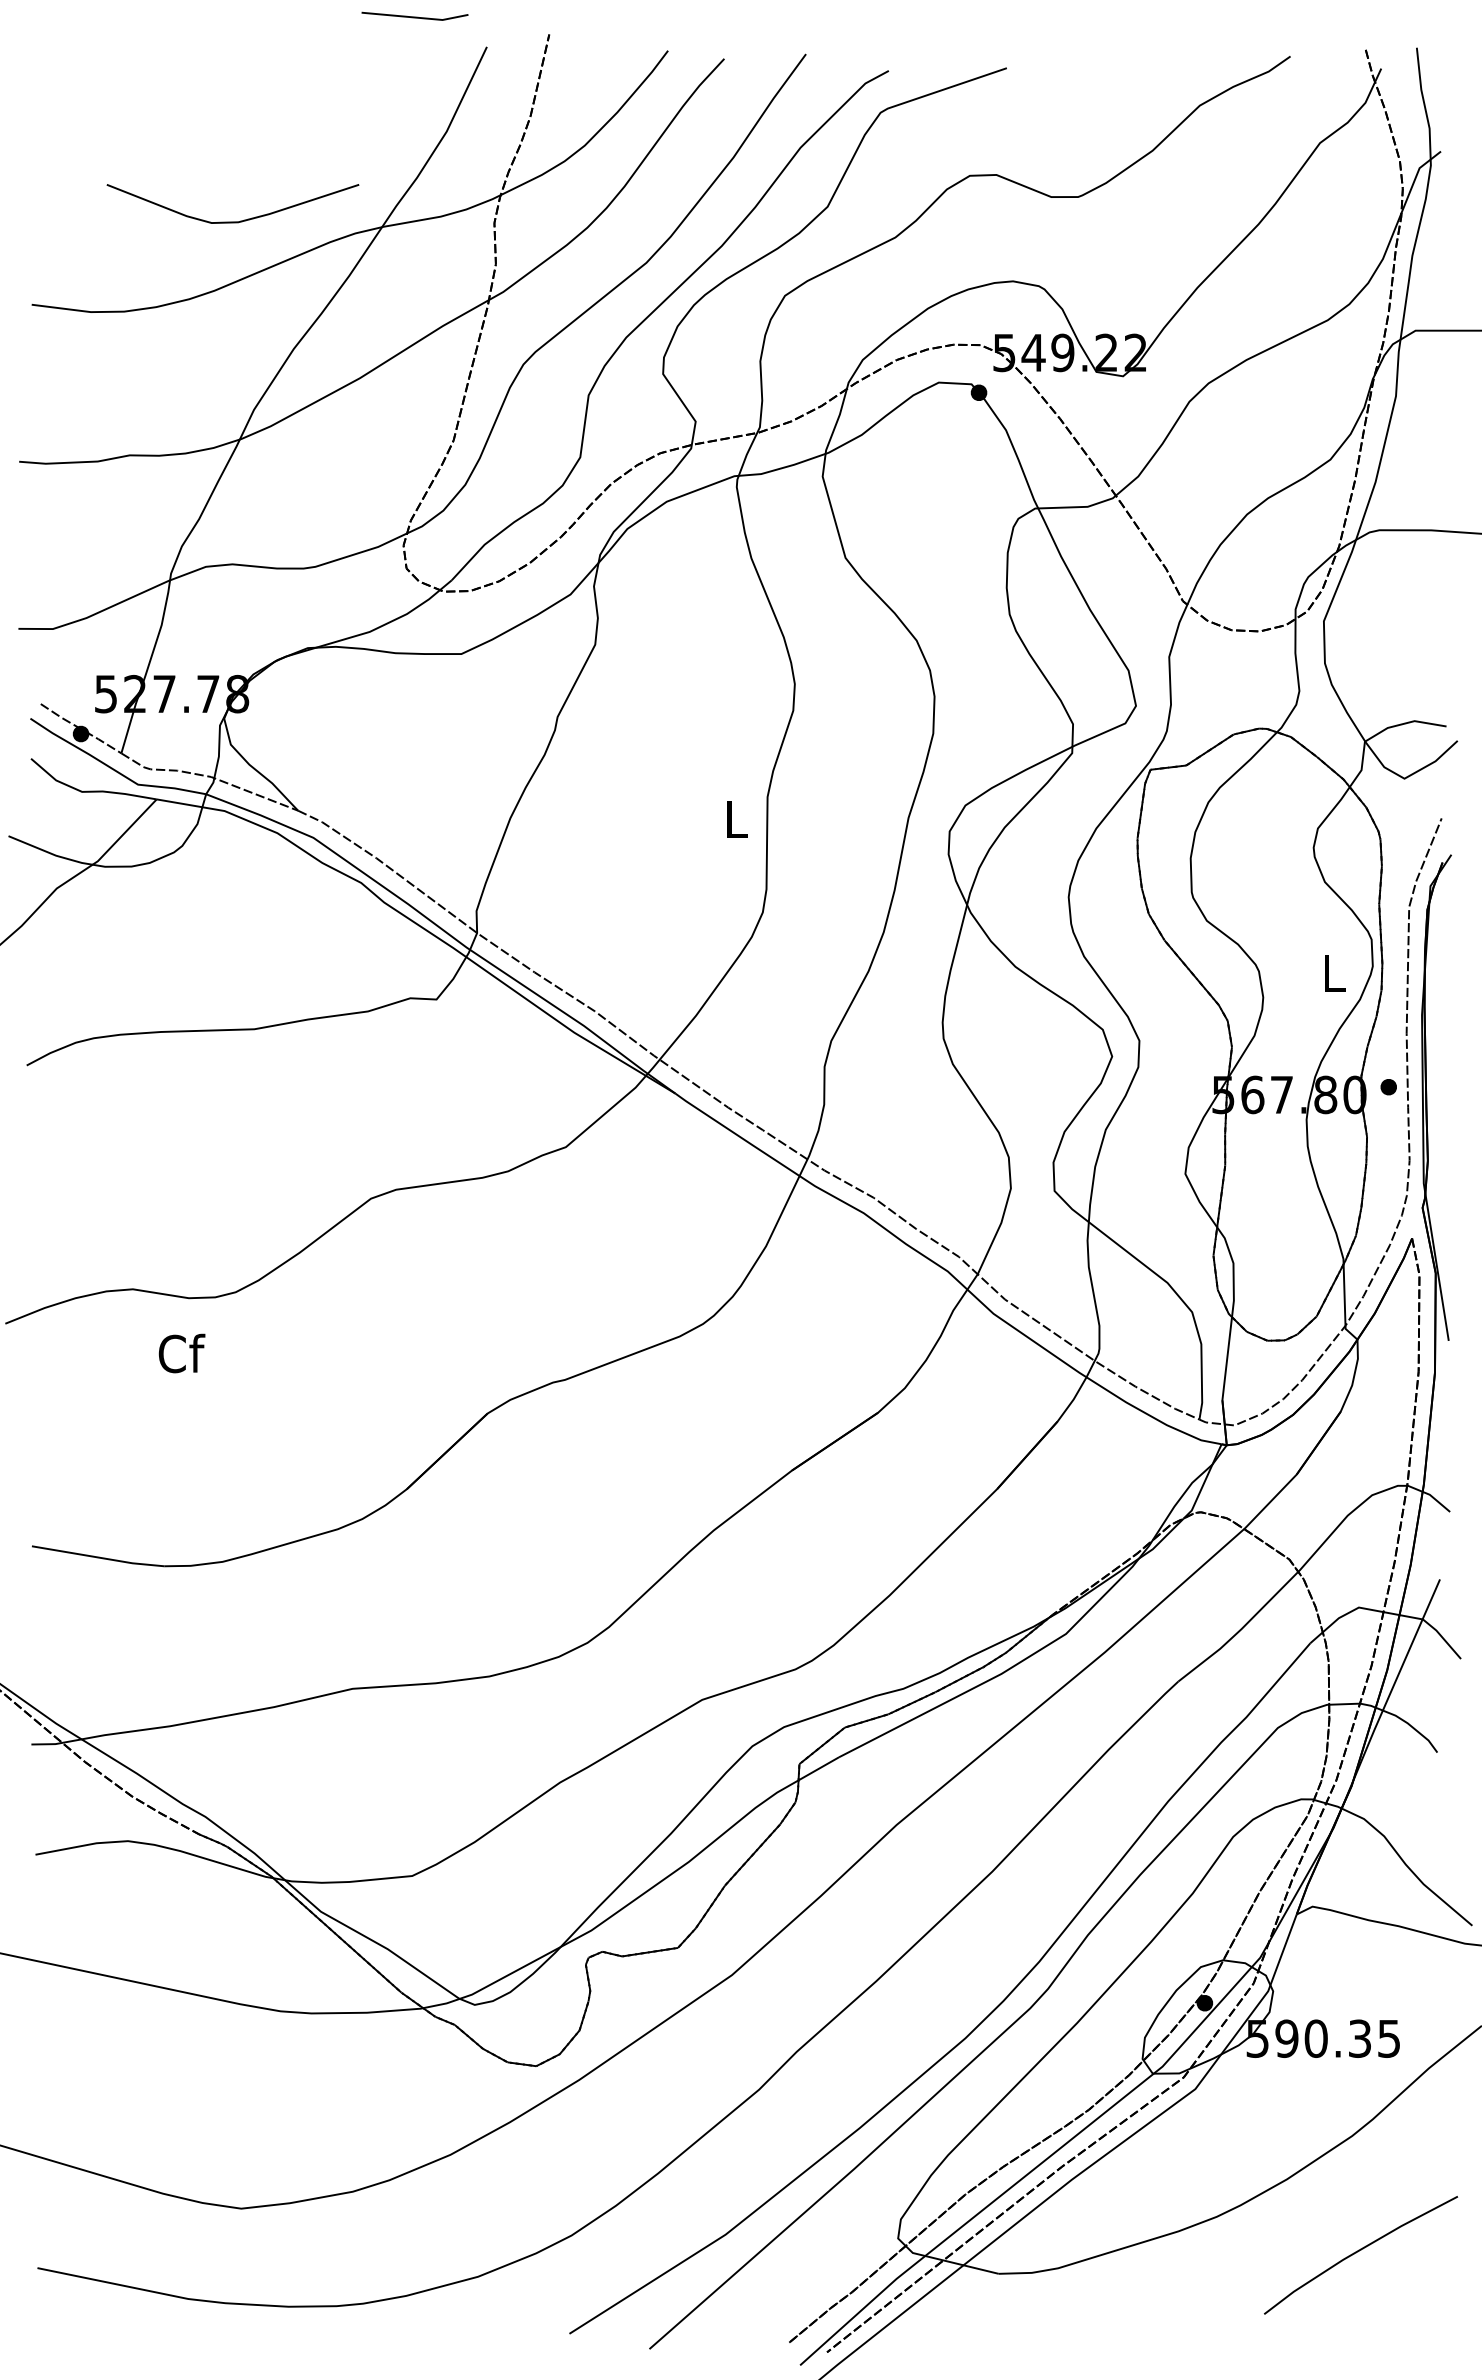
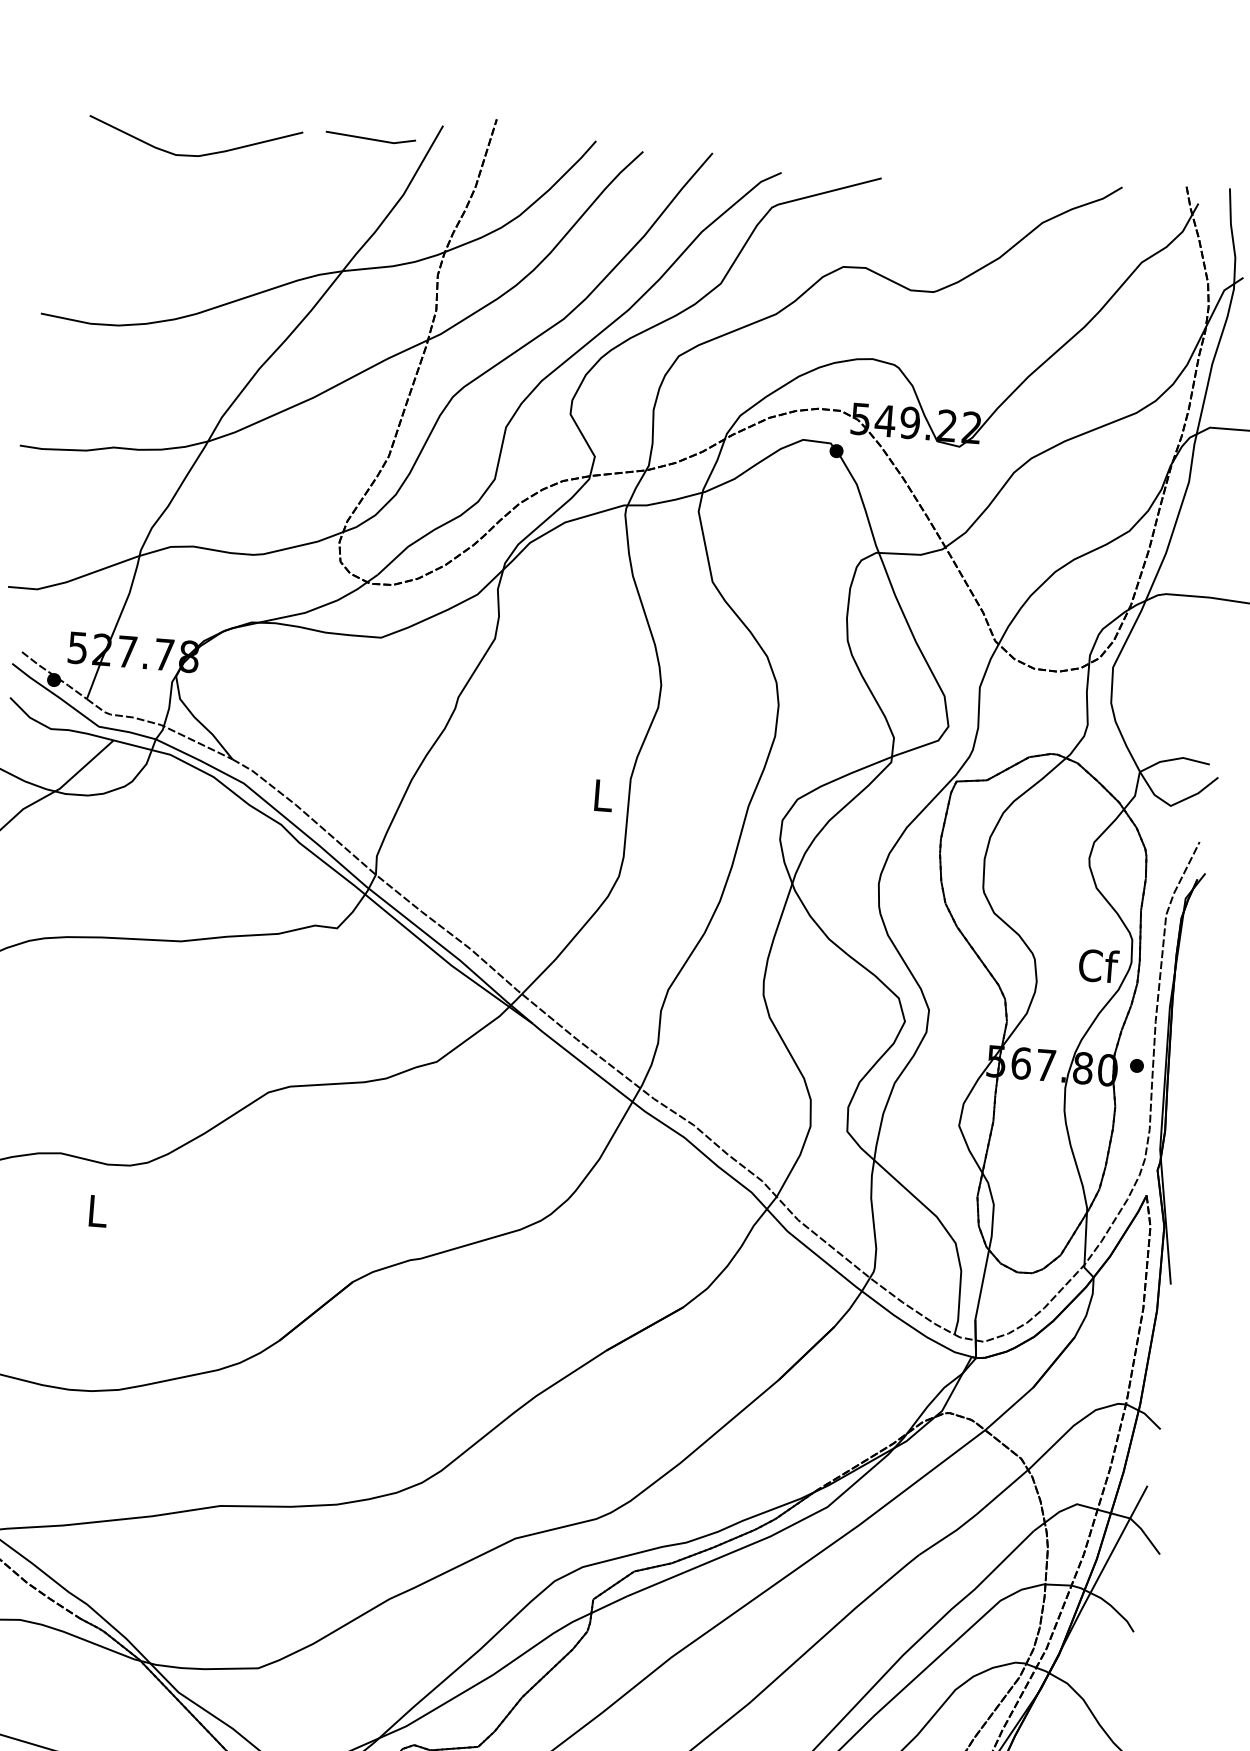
line: (414, 16) -> (370, 138), moved
curve: (232, 221) -> (193, 155), moved
text: (1334, 972) -> (1098, 965), L -> Cf
text: (181, 1353) -> (97, 1210), Cf -> L

